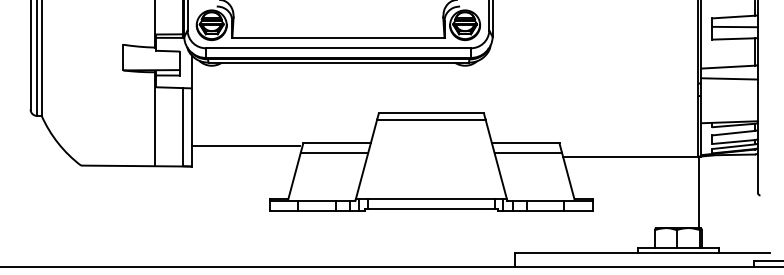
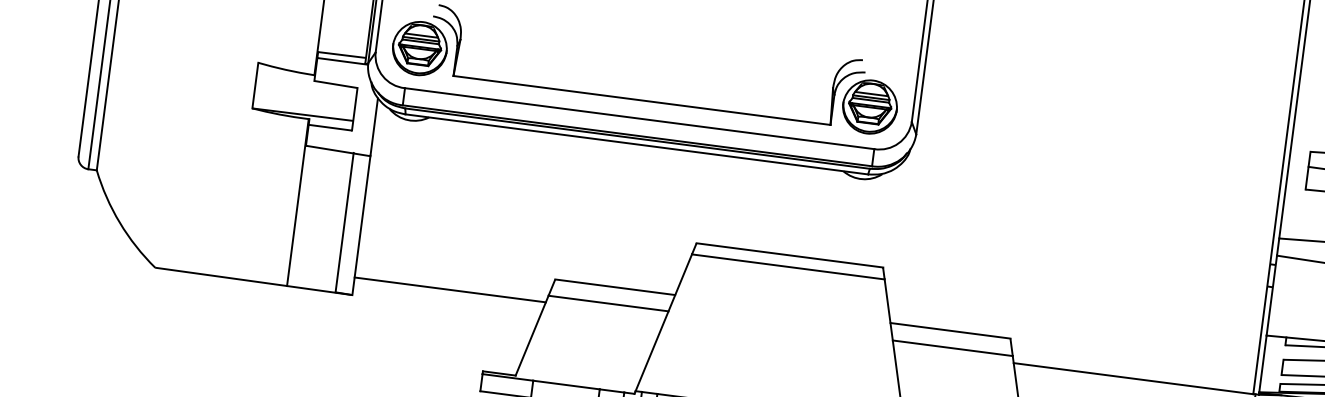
line: (245, 145) -> (449, 289), moved

